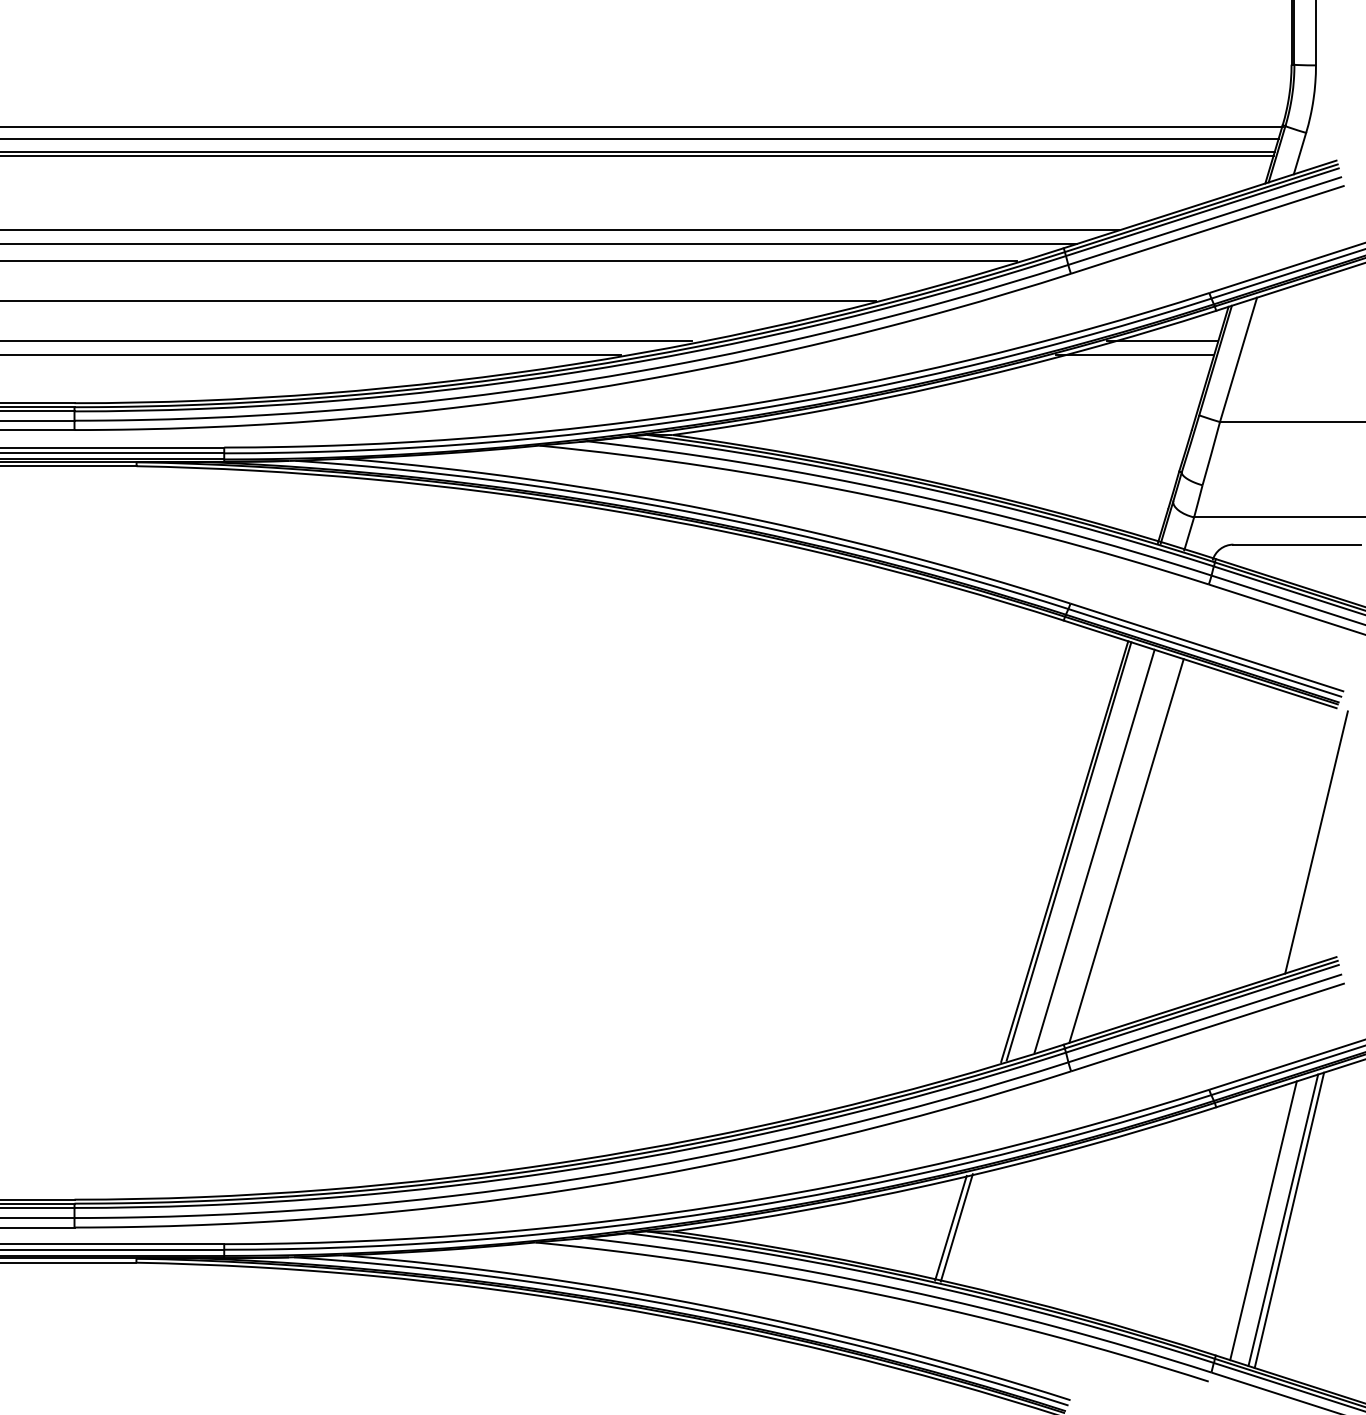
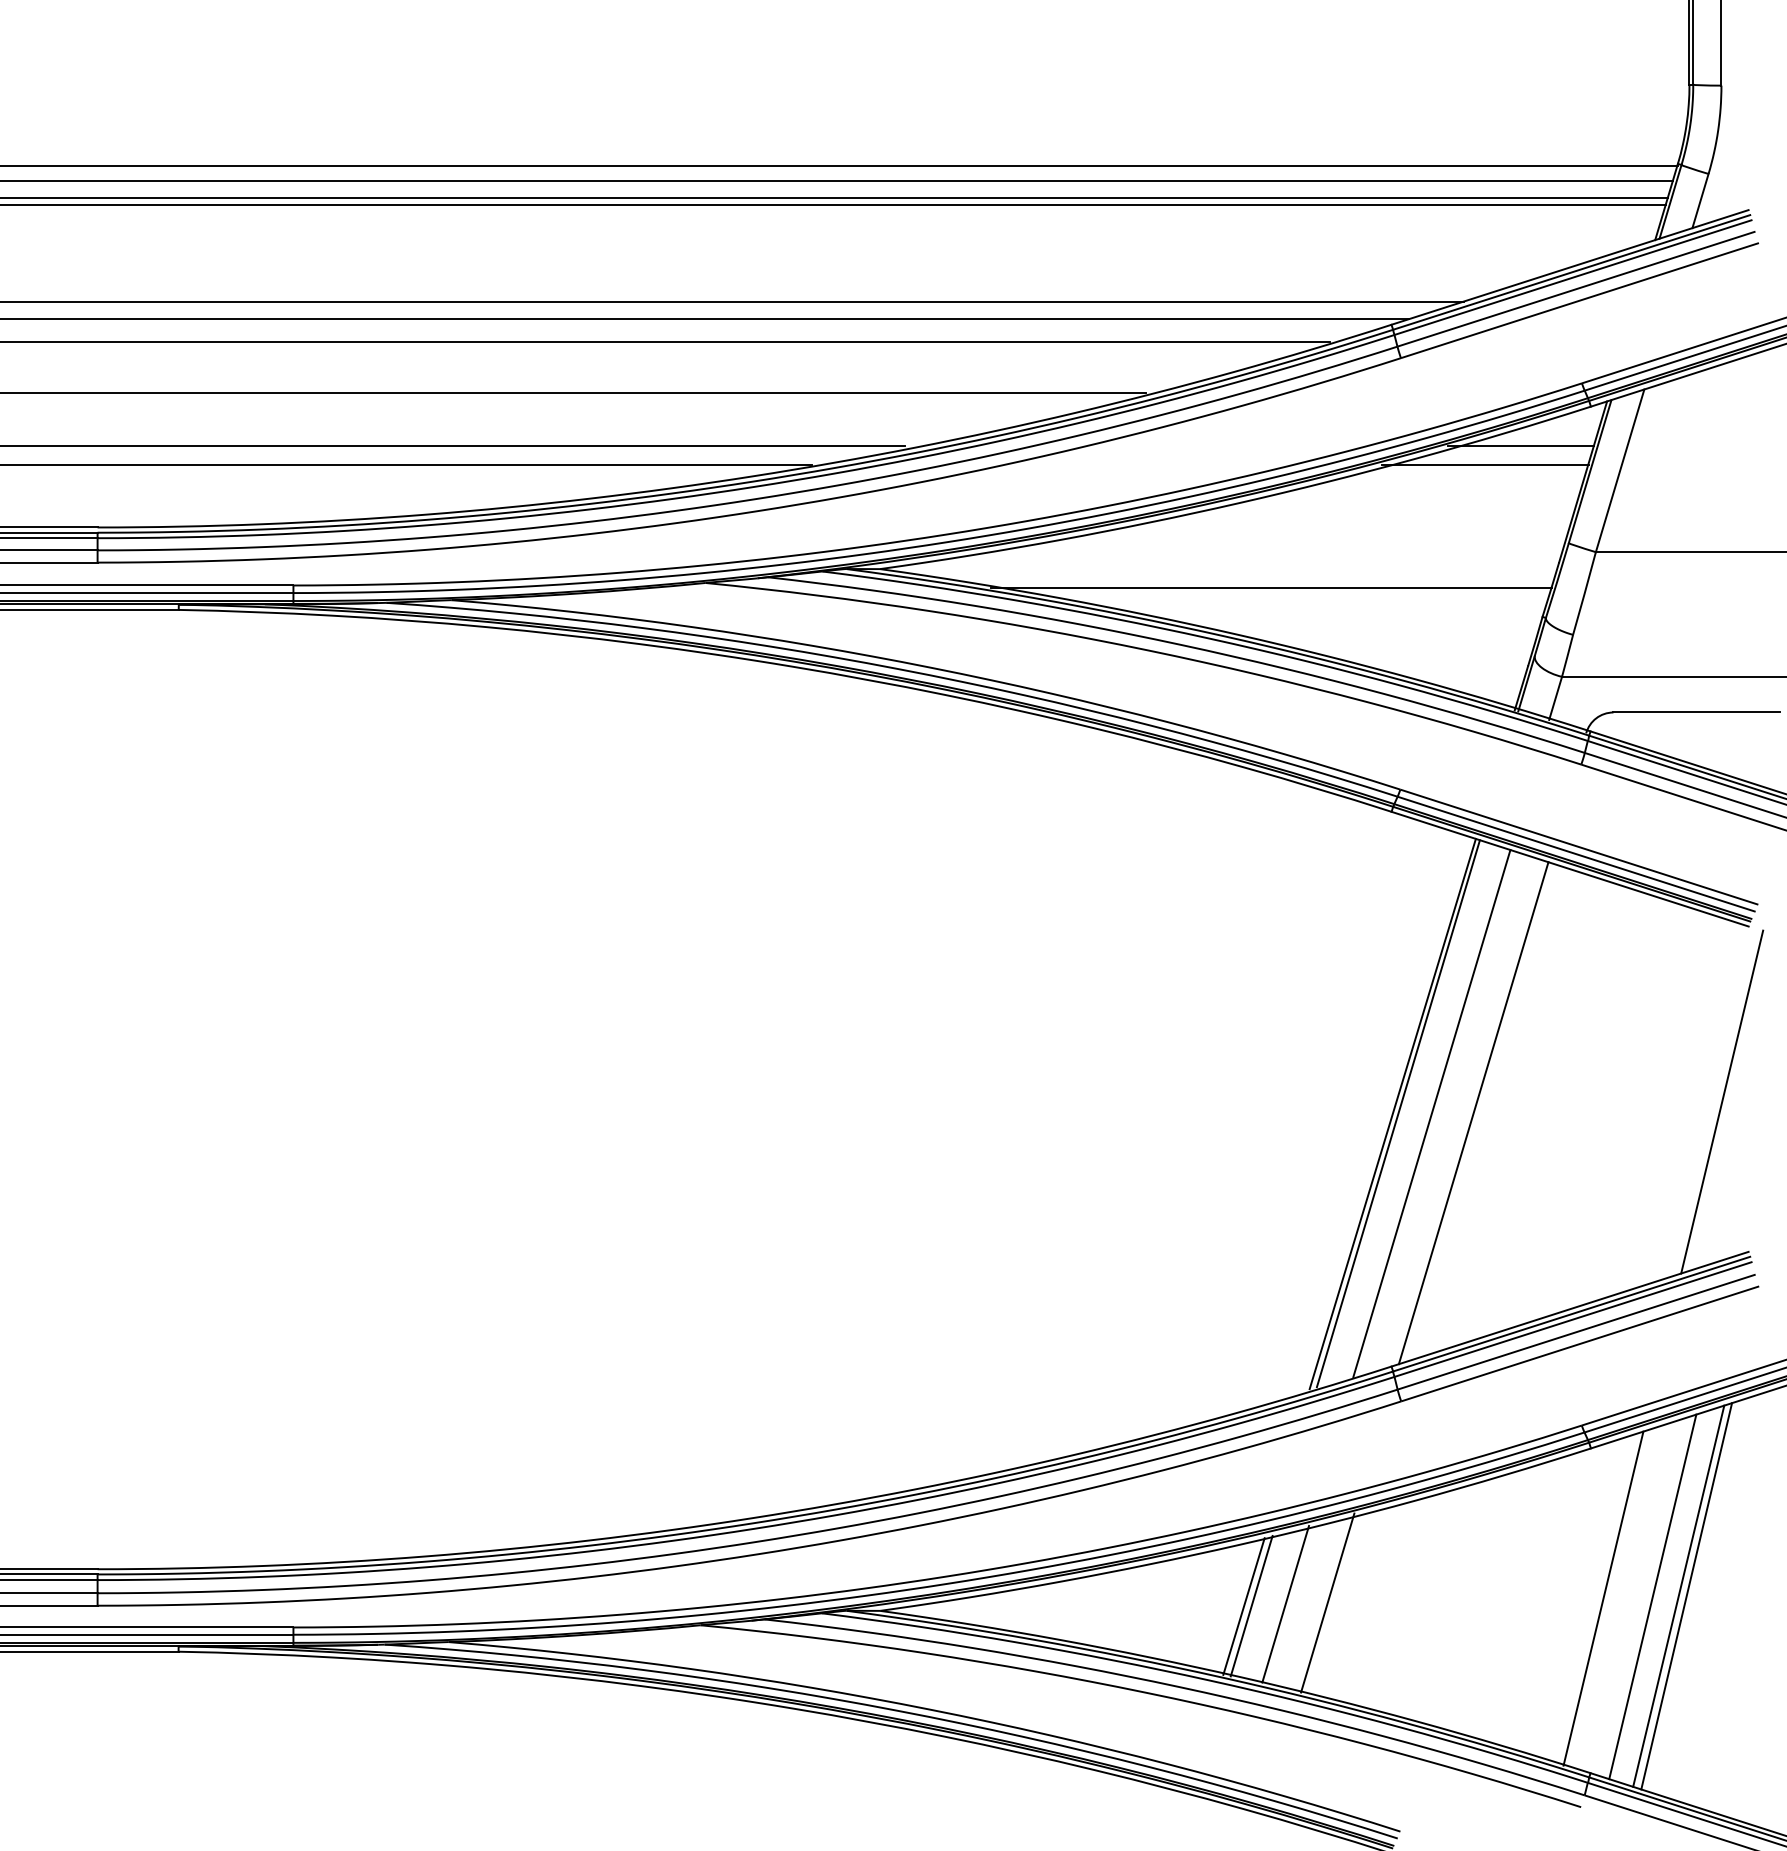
line: (971, 449) -> (1270, 588), added
line: (1225, 1221) -> (1603, 1597), added
line: (1014, 1225) -> (1327, 1603), added
line: (982, 1226) -> (1285, 1604), added

